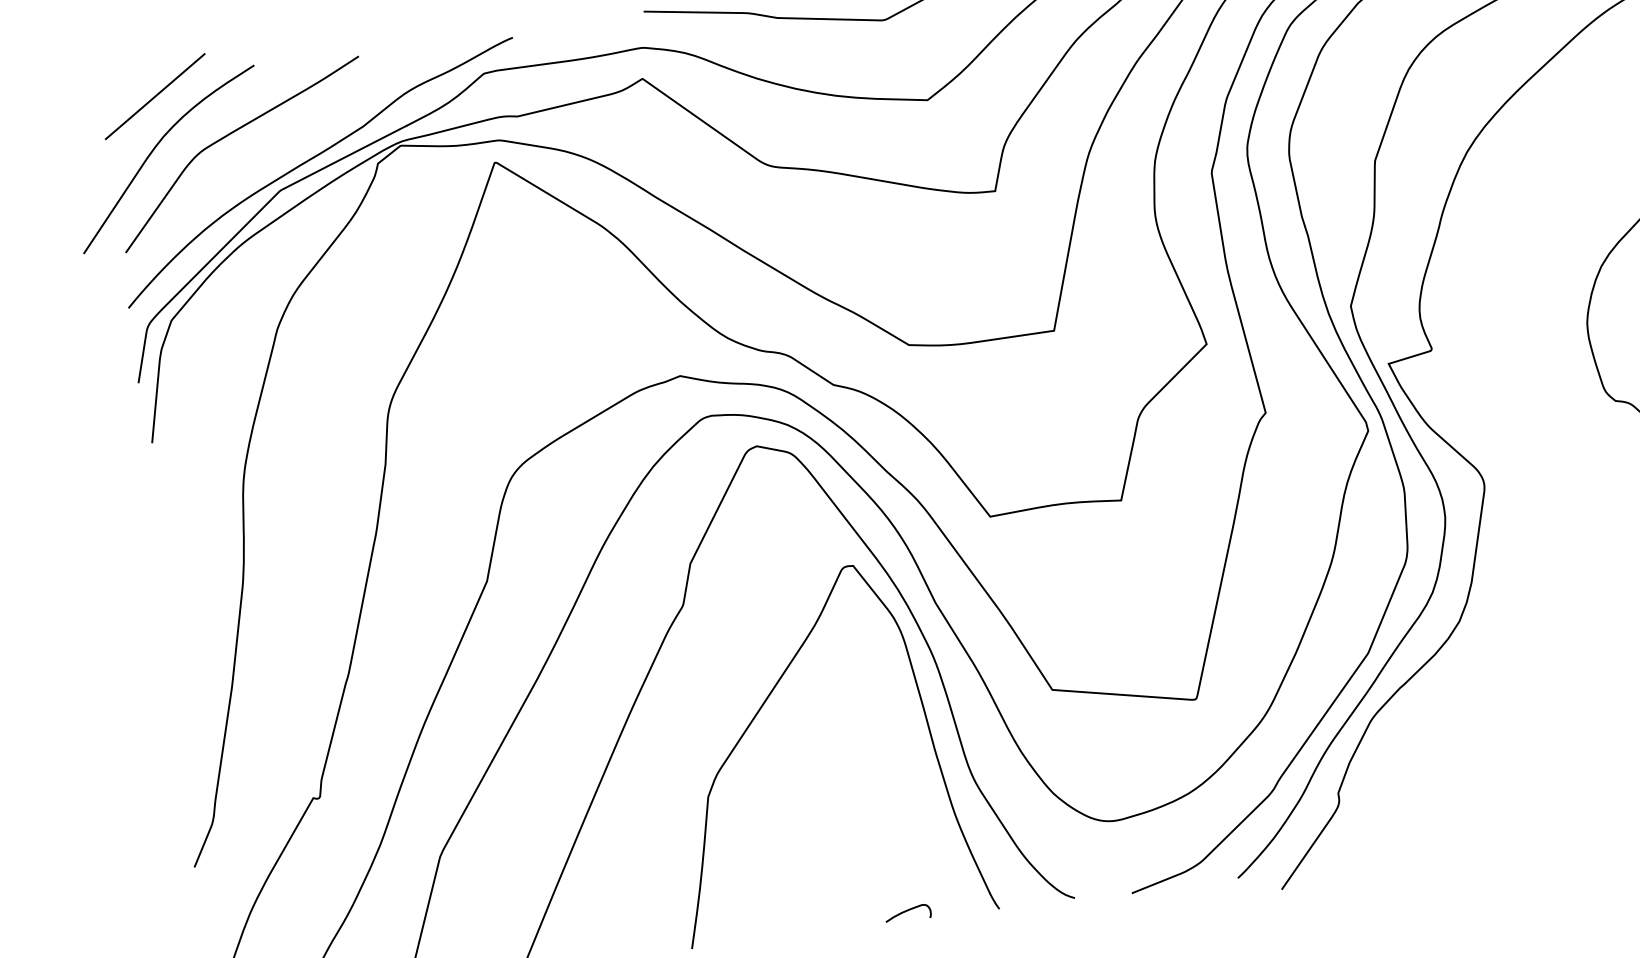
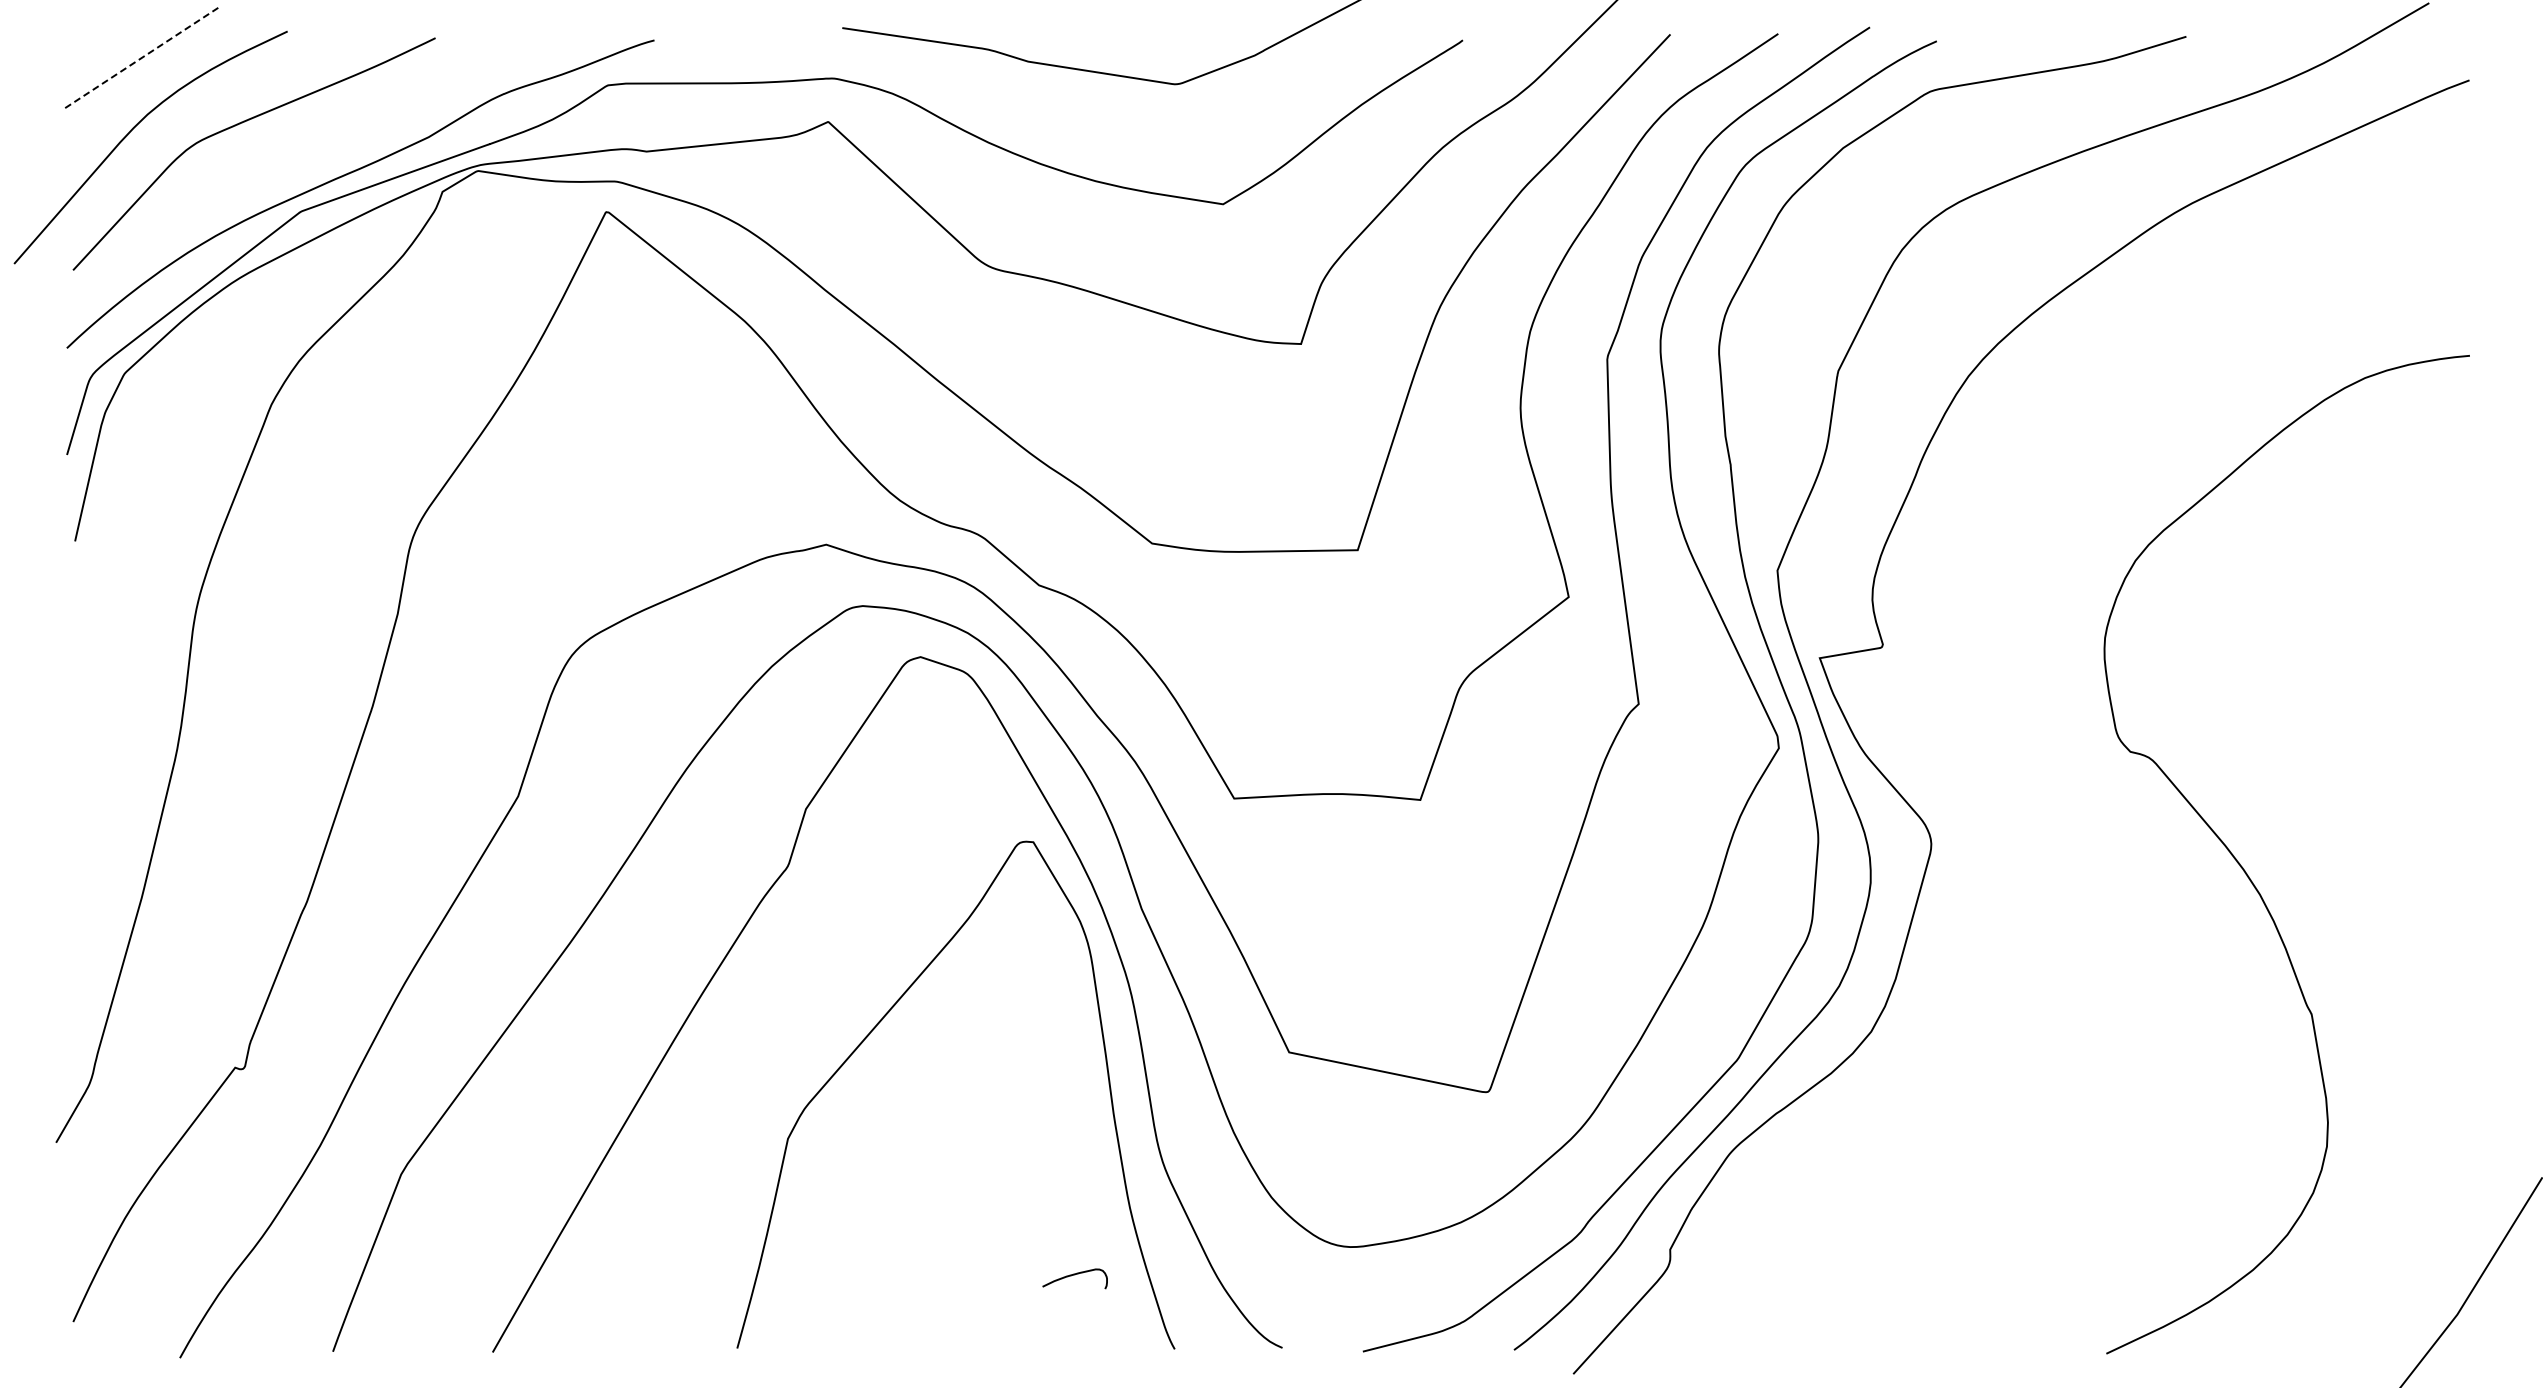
line: (155, 96) -> (143, 56), solid -> dashed
curve: (907, 911) -> (1074, 1275), moved

